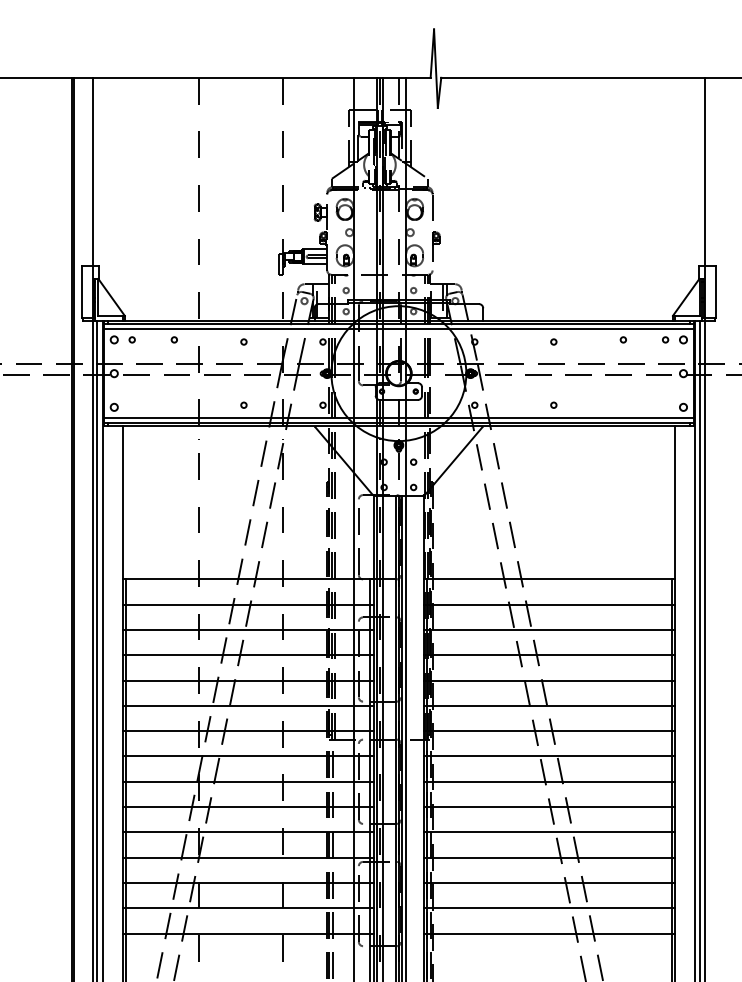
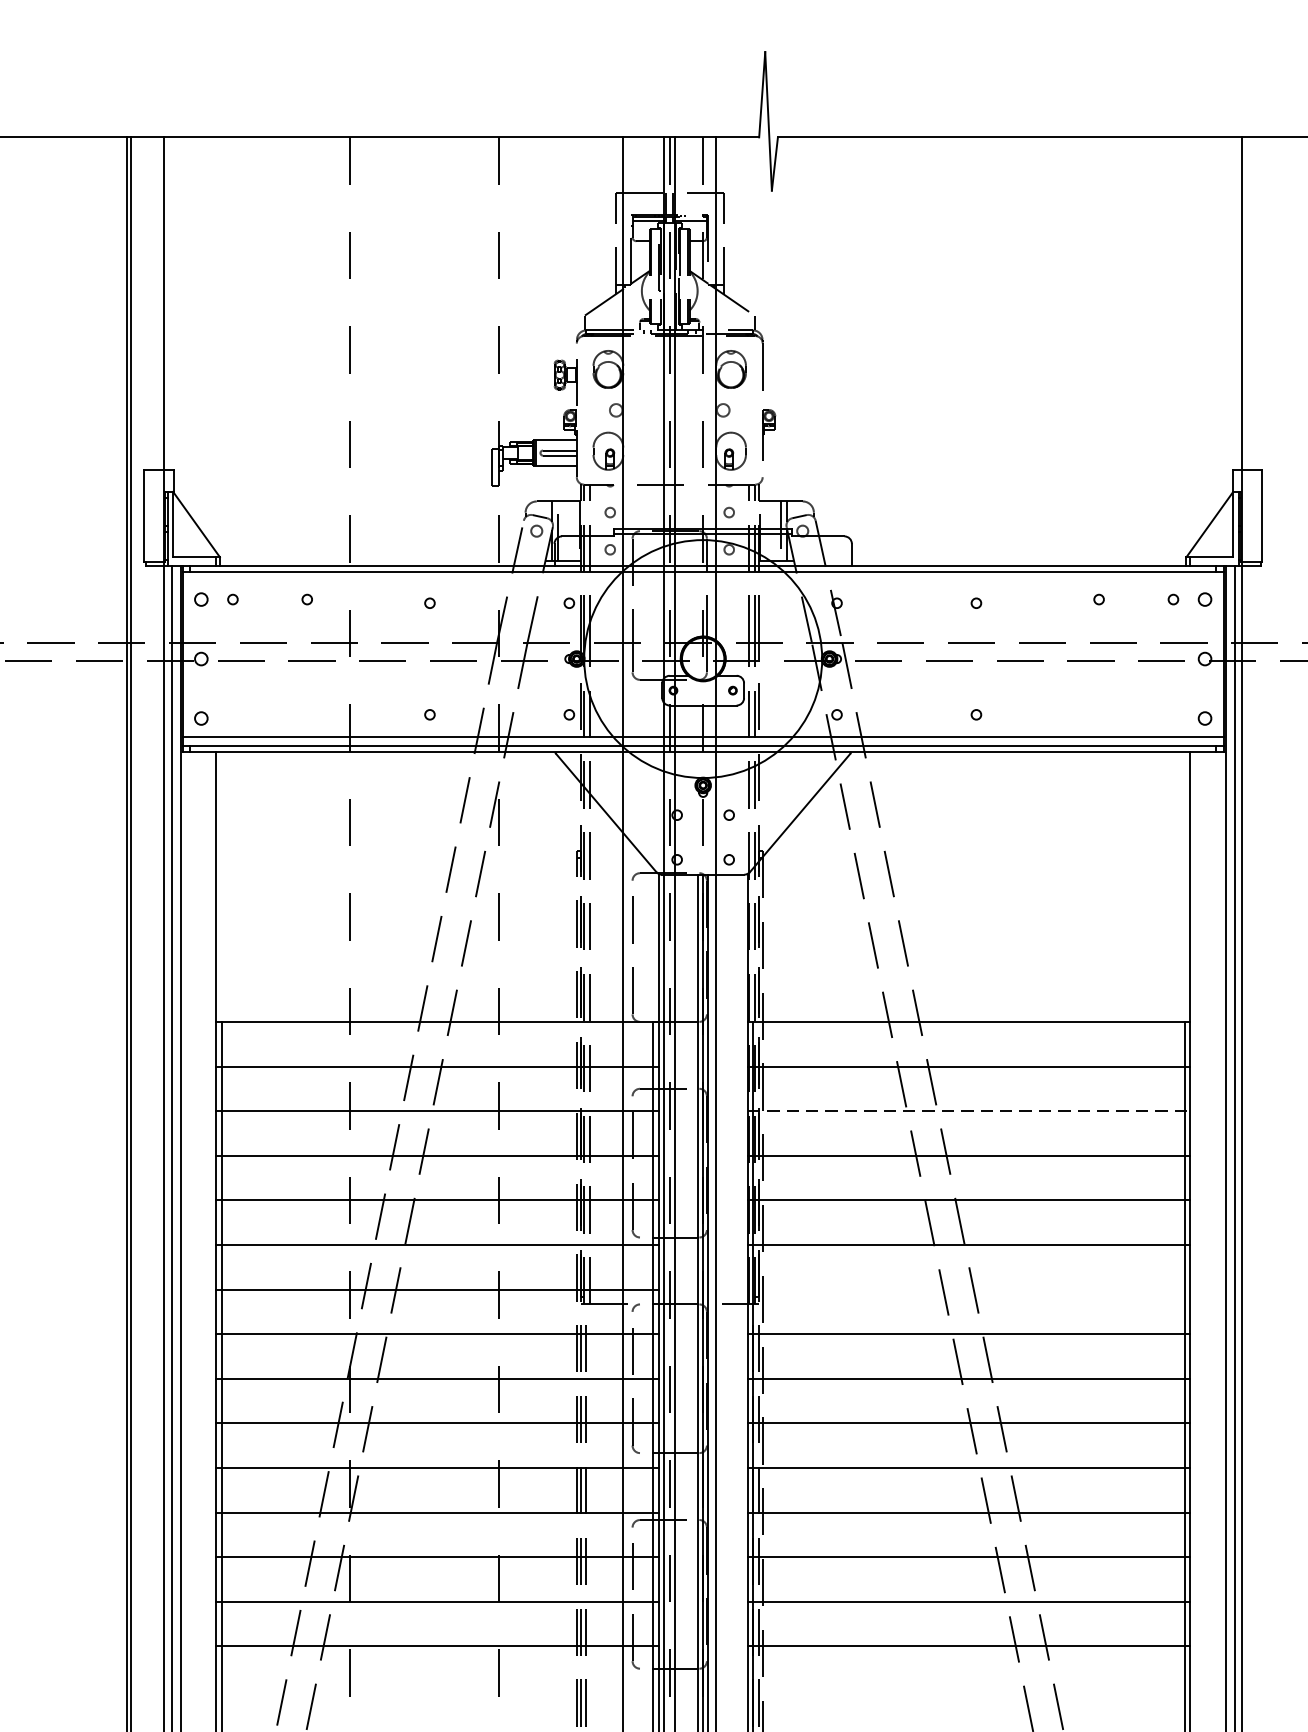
line: (398, 329) -> (702, 581), removed
line: (550, 630) -> (970, 1111), solid -> dashed
line: (549, 731) -> (968, 1290), removed

